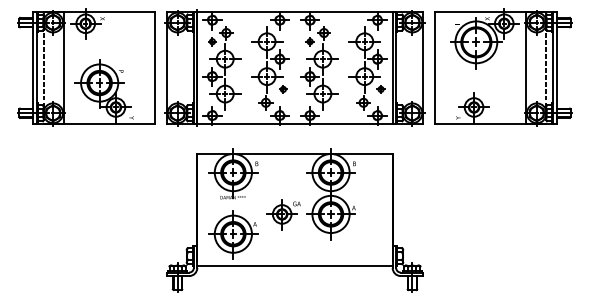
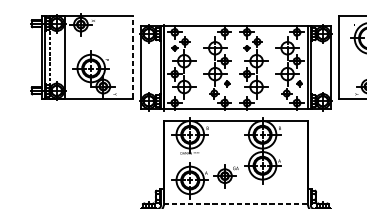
line: (155, 67) -> (132, 56), solid -> dashed
part: (294, 67) -> (235, 67), moved
part: (283, 214) -> (225, 176), moved
line: (295, 265) -> (236, 203), solid -> dashed

